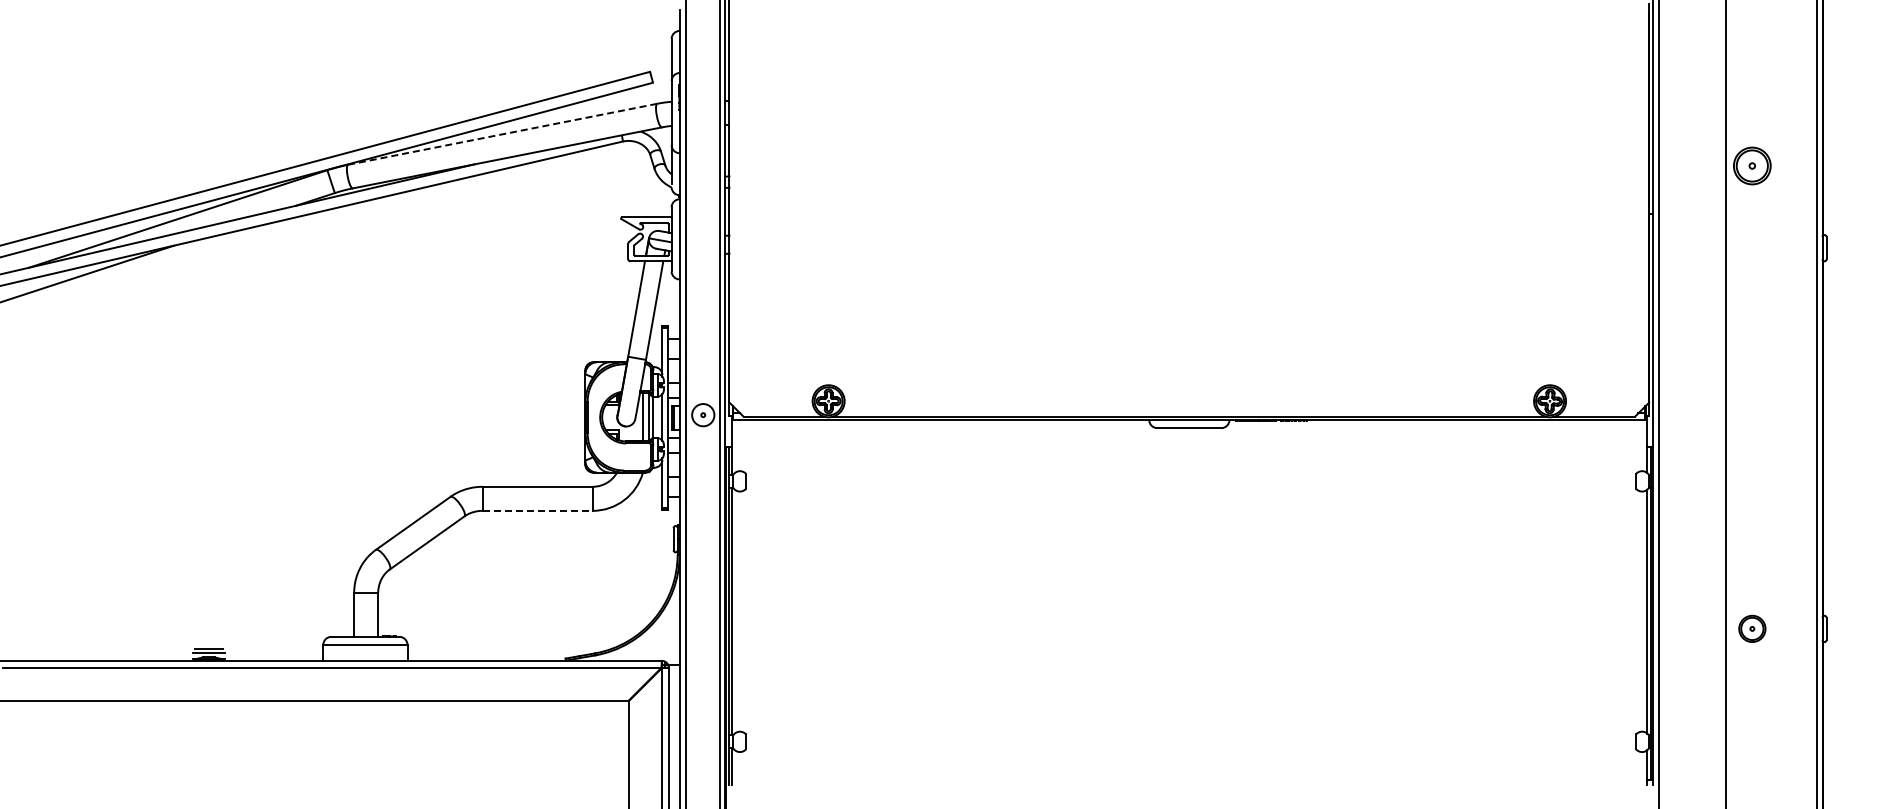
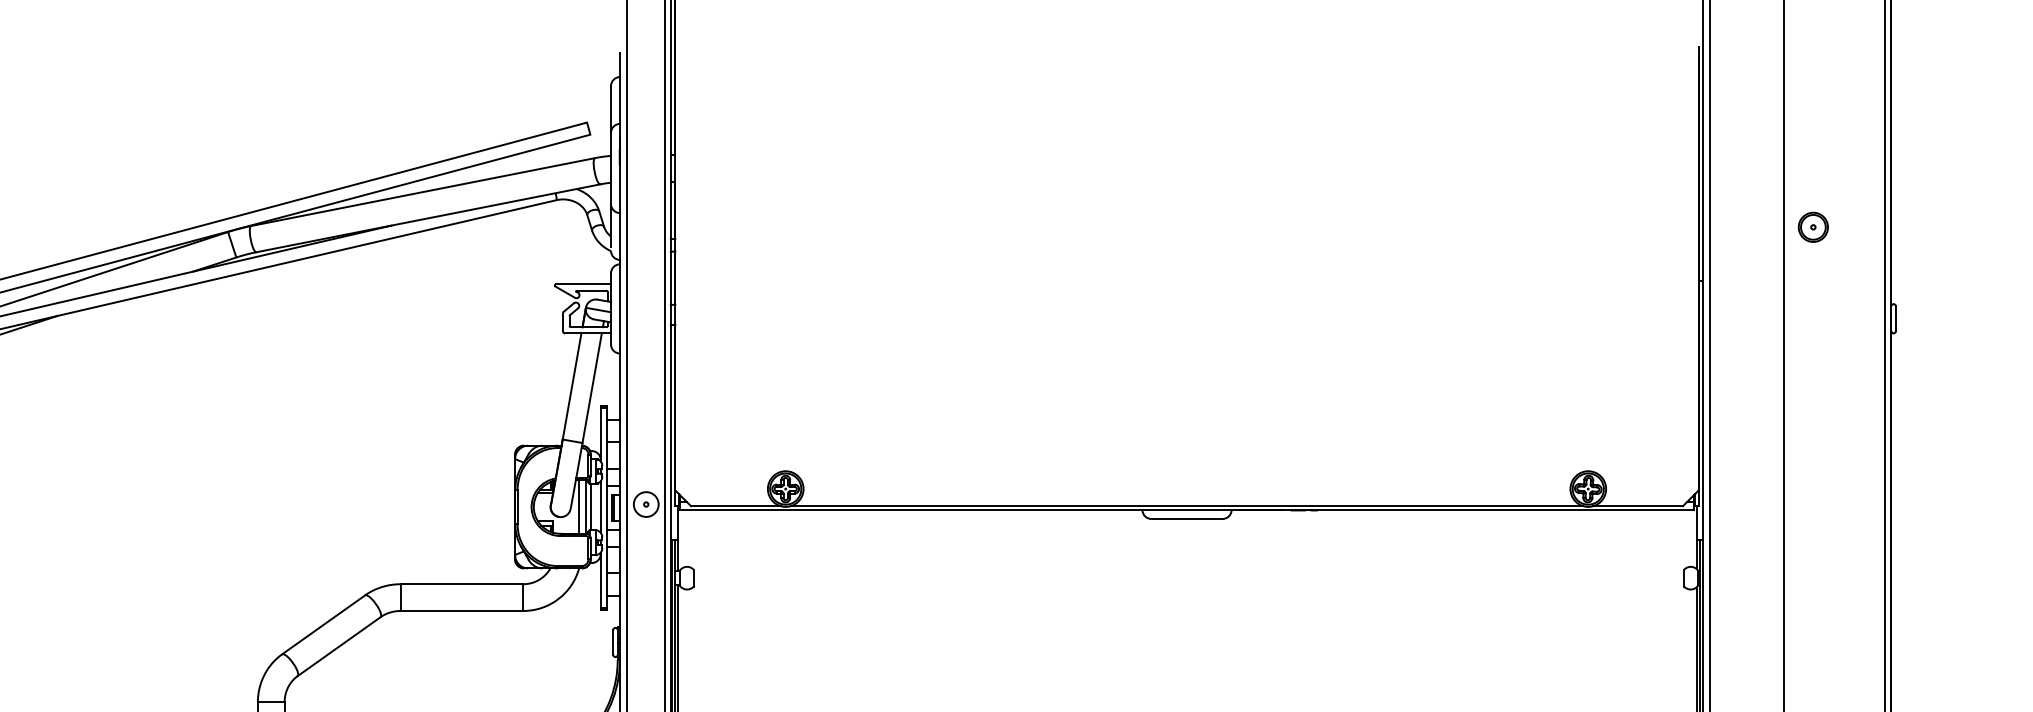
line: (502, 134) -> (422, 192), dashed -> solid
part: (1752, 165) -> (1813, 226), size x0.71
line: (538, 510) -> (462, 610), dashed -> solid

